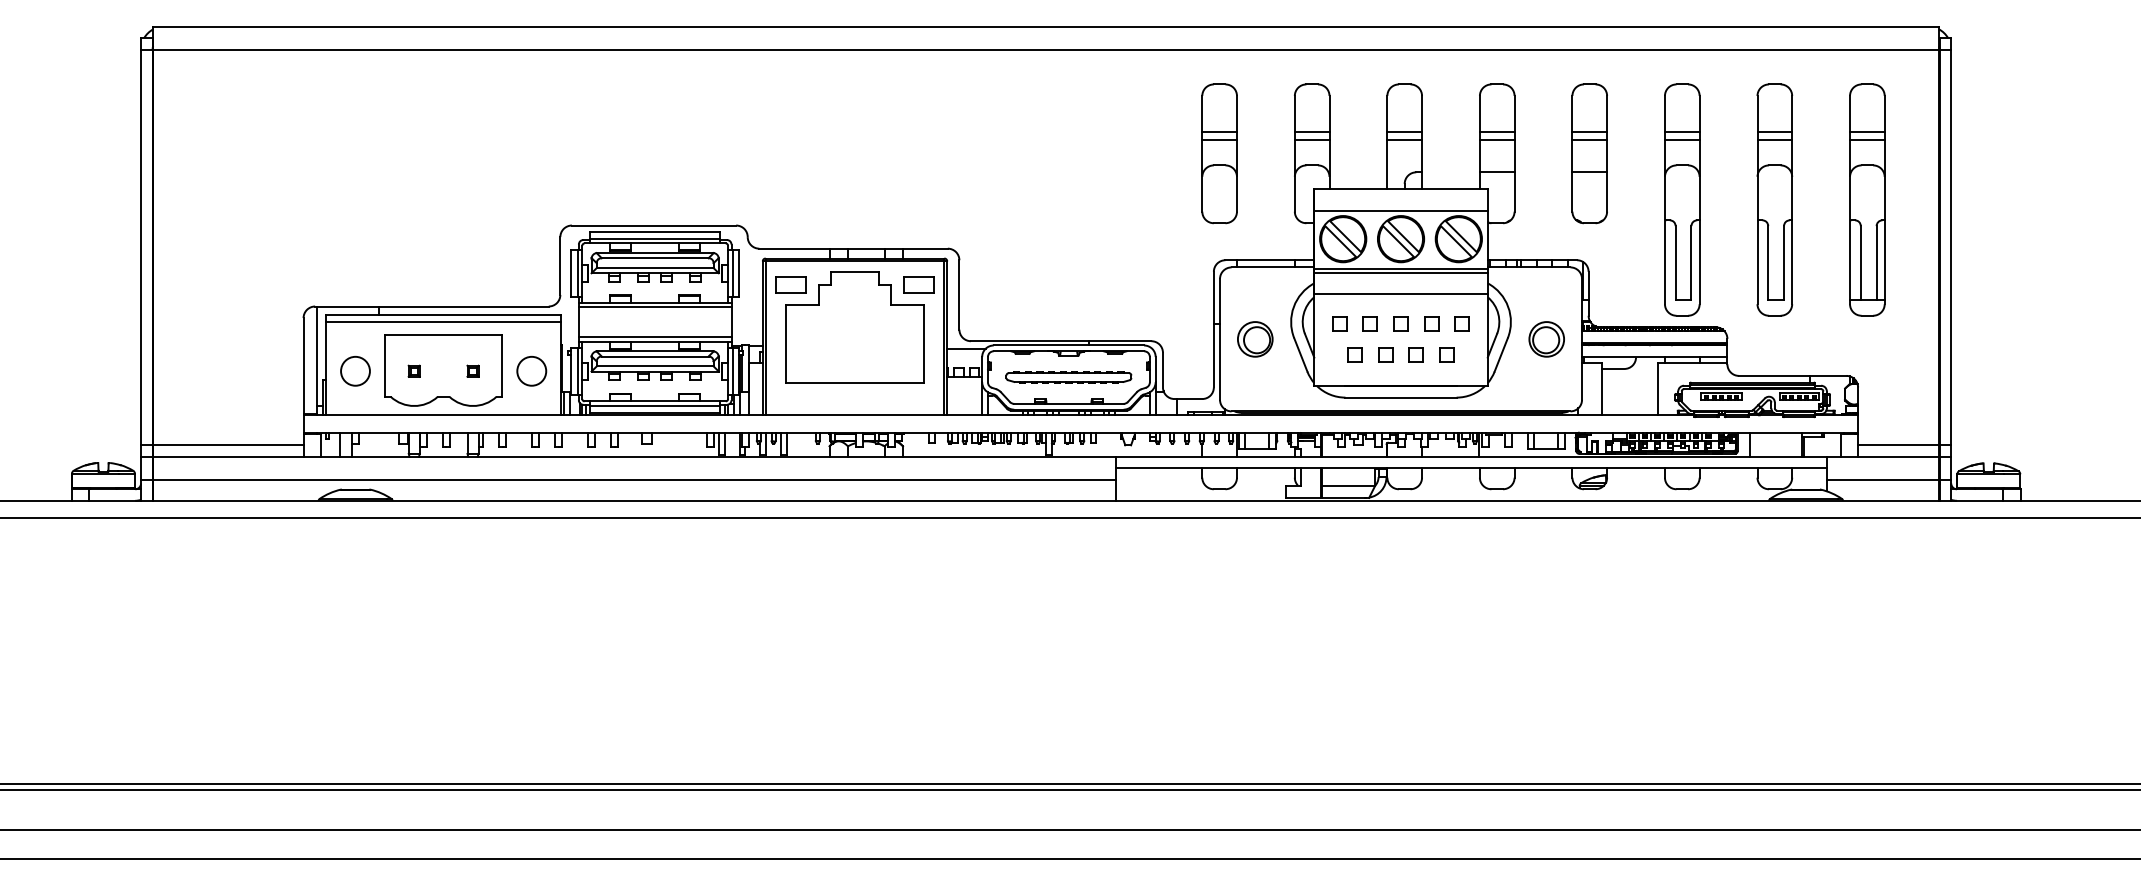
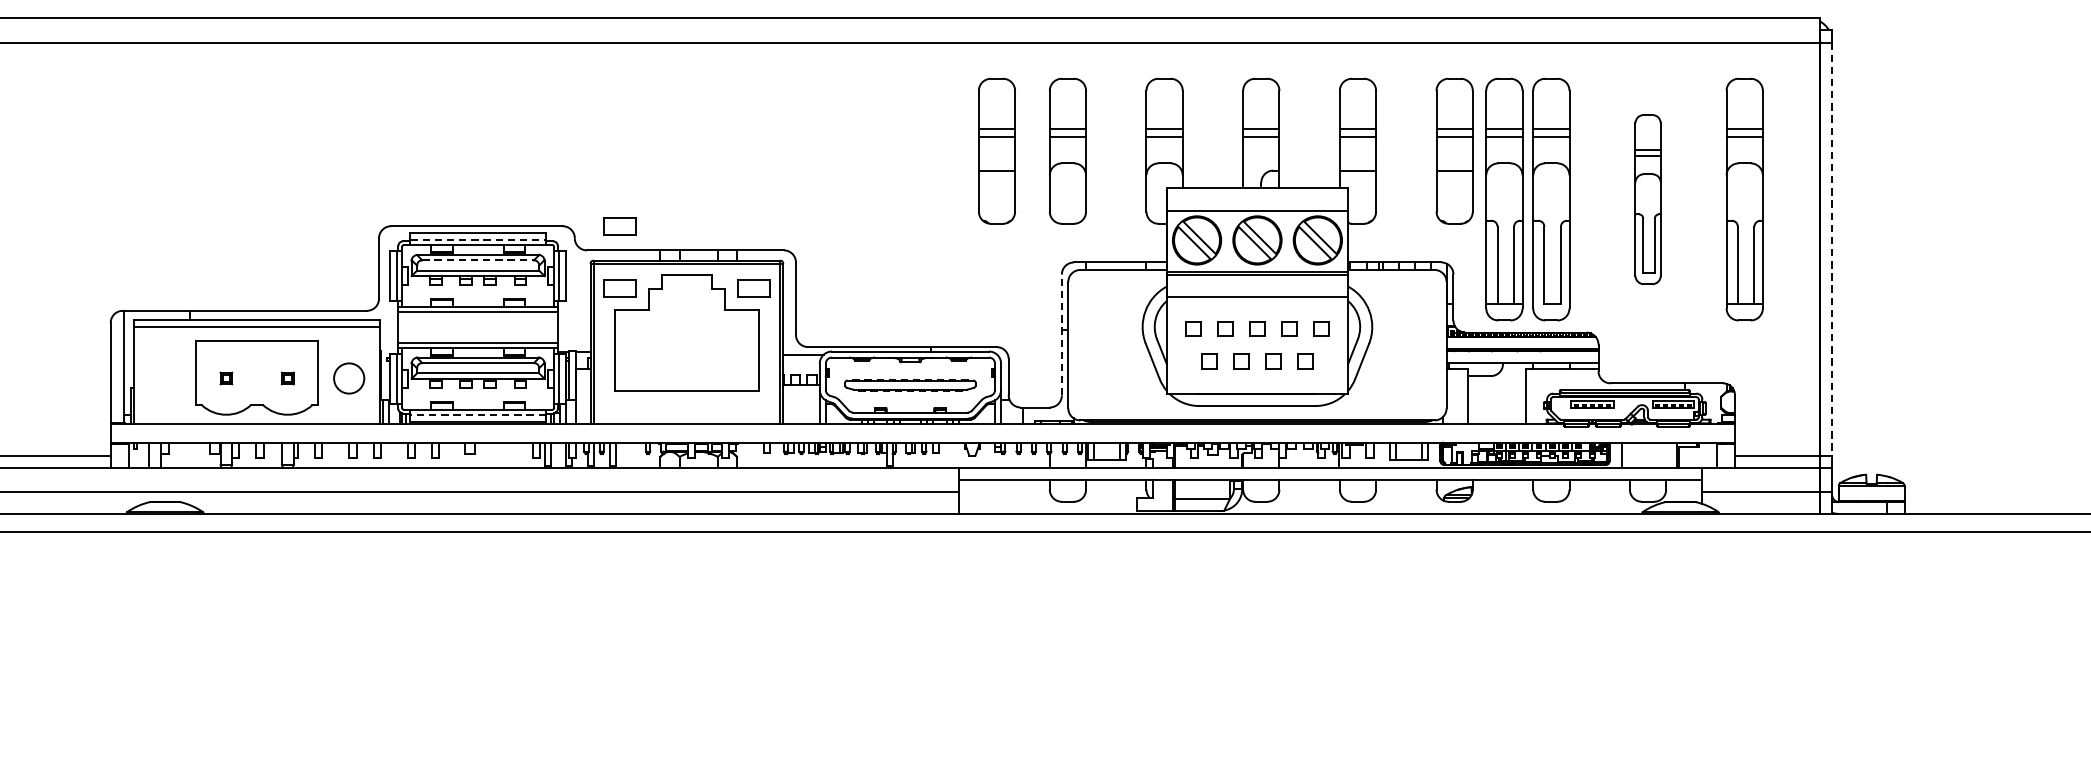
part: (1151, 153) -> (996, 150), added
part: (1637, 199) -> (1504, 199), added
part: (1774, 199) -> (1647, 199), size x0.7
part: (790, 225) -> (619, 226), added
line: (655, 238) -> (478, 239), solid -> dashed
line: (1951, 247) -> (1832, 249), solid -> dashed
line: (655, 258) -> (478, 260), solid -> dashed
line: (1213, 329) -> (1061, 334), solid -> dashed
part: (1255, 339) -> (1105, 345), removed
part: (1546, 339) -> (1409, 345), removed
circle: (355, 371) -> (164, 378), removed
line: (655, 405) -> (478, 414), solid -> dashed

